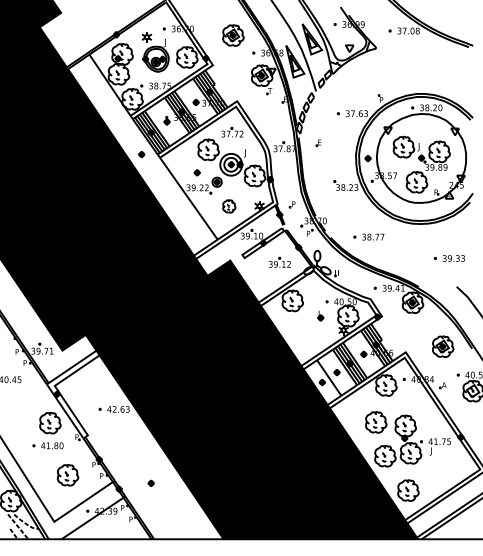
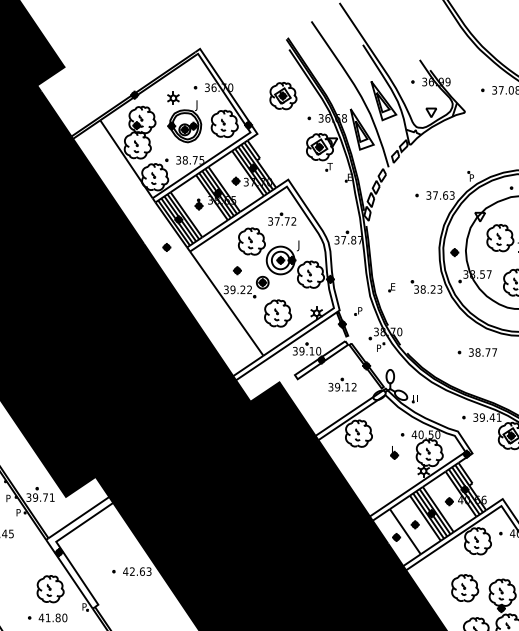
part: (318, 142) -> (391, 286), moved
part: (229, 206) -> (278, 313), size x1.67
part: (368, 236) -> (476, 351), moved

